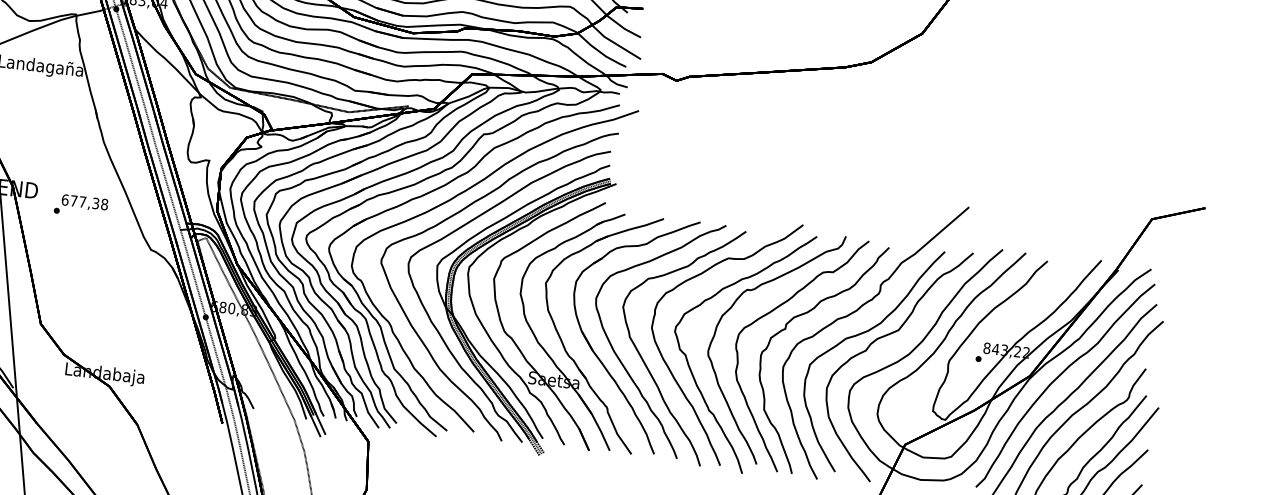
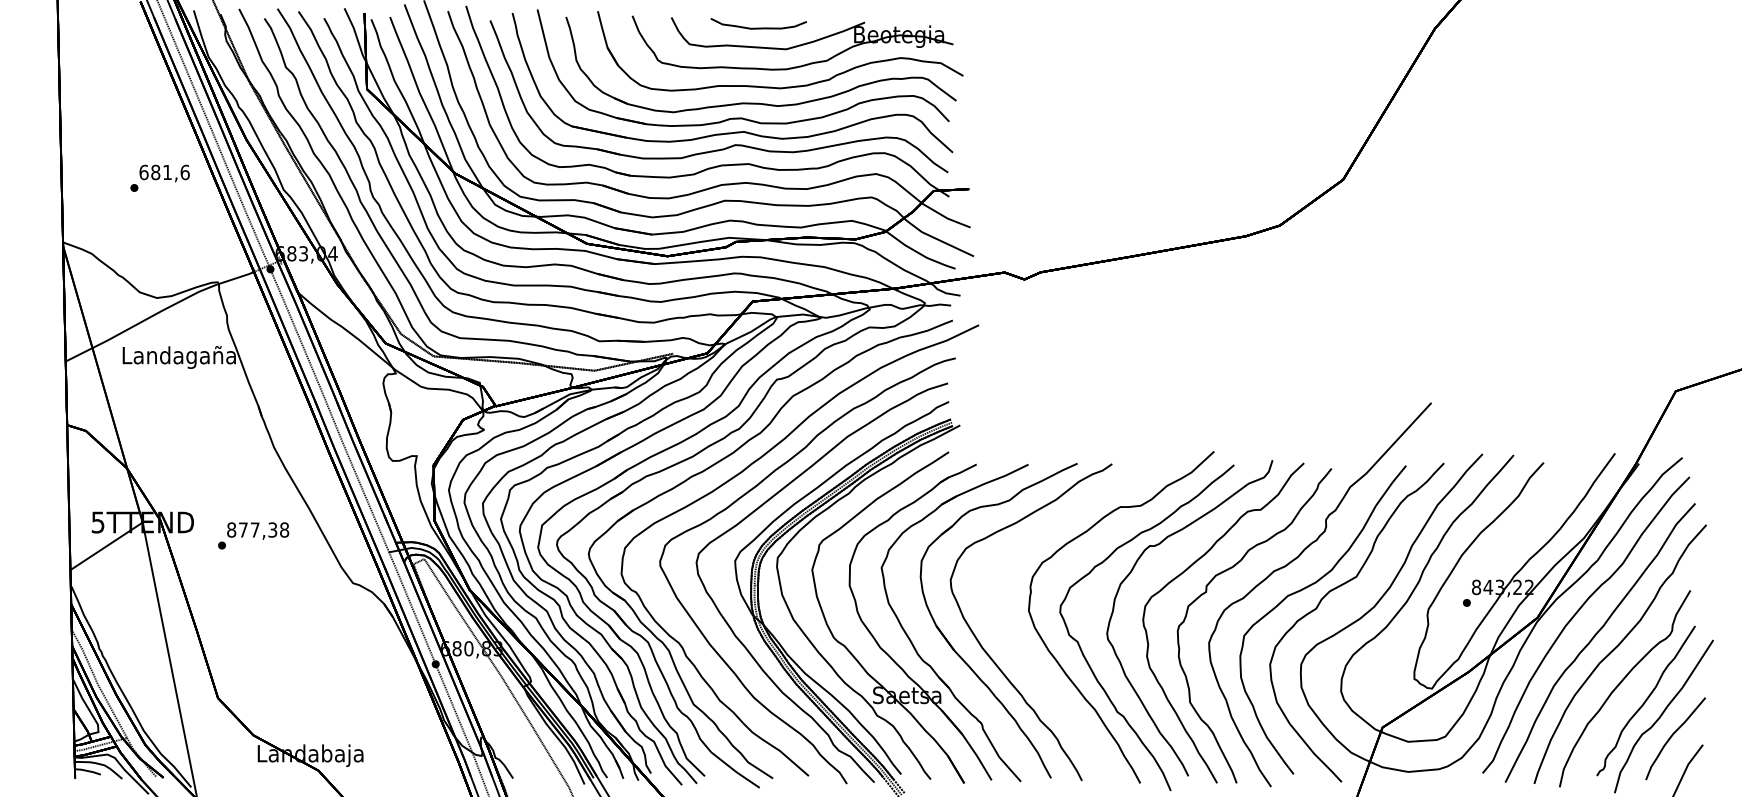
text: (65, 199) -> (231, 529), 677,38 -> 877,38
curve: (644, 360) -> (1023, 655), removed

